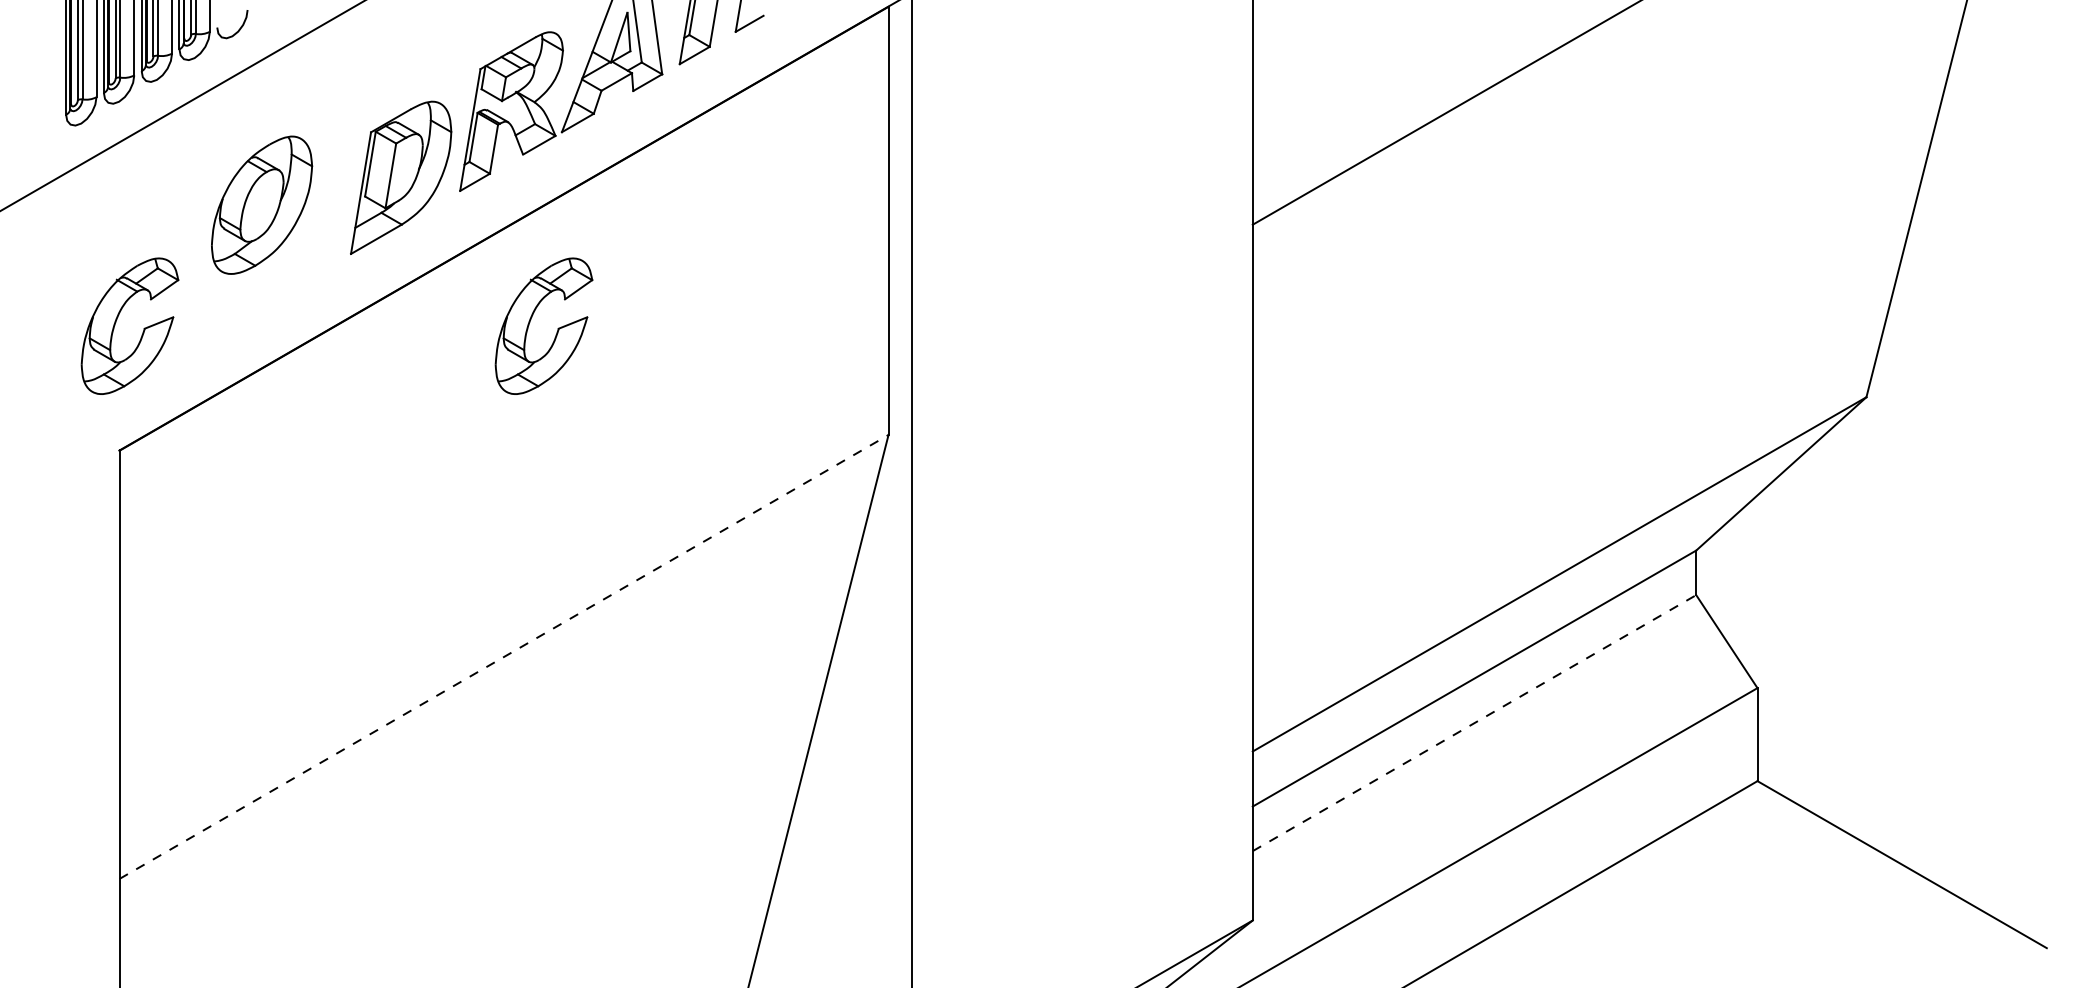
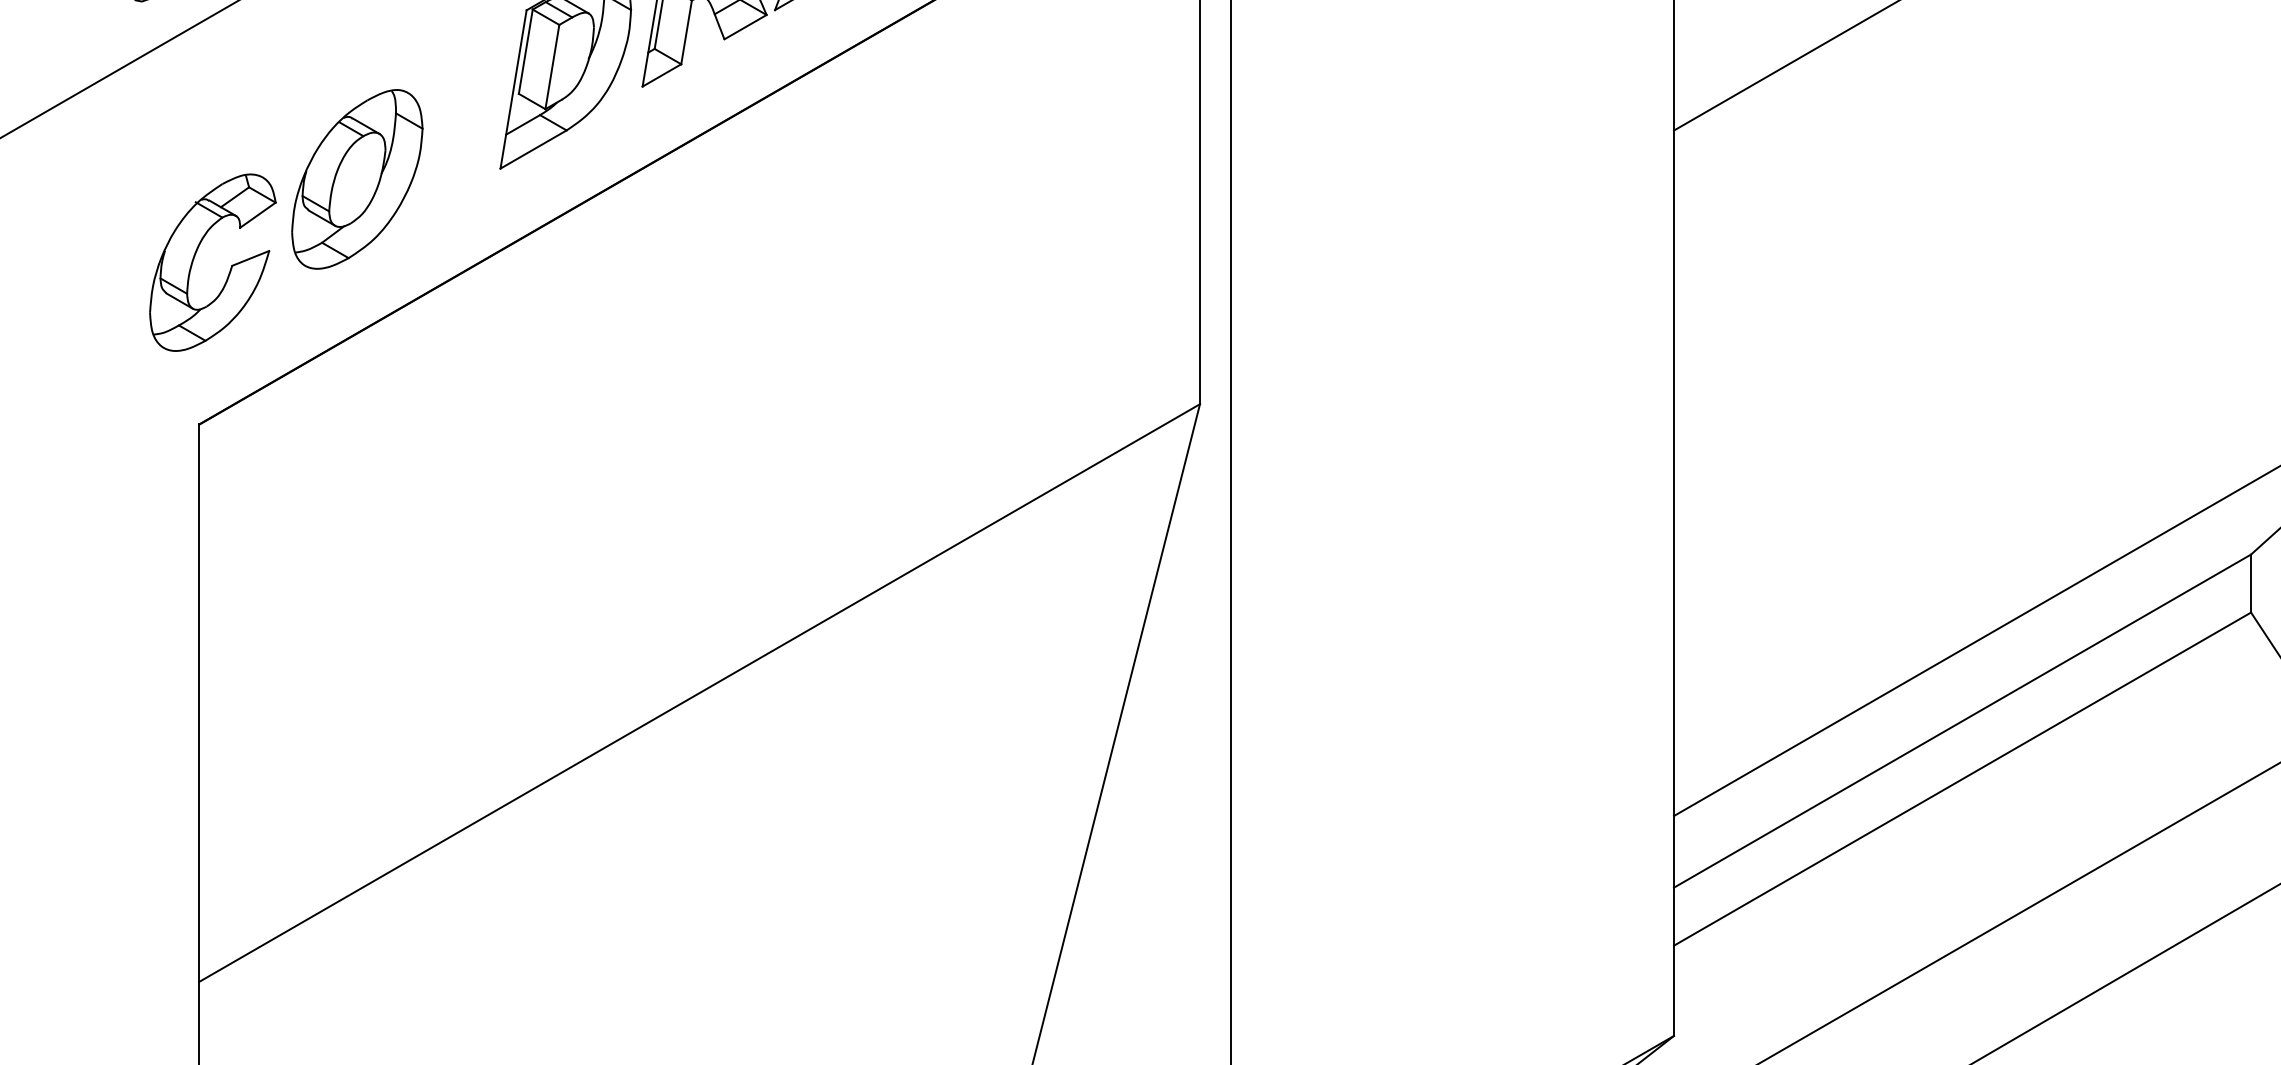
part: (262, 204) -> (358, 178), moved
part: (530, 322) -> (734, 257), removed
line: (504, 656) -> (700, 692), dashed -> solid
line: (1474, 722) -> (1962, 778), dashed -> solid

